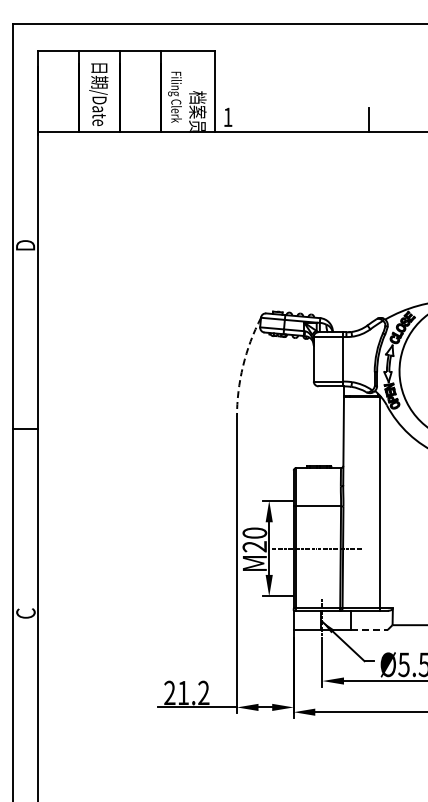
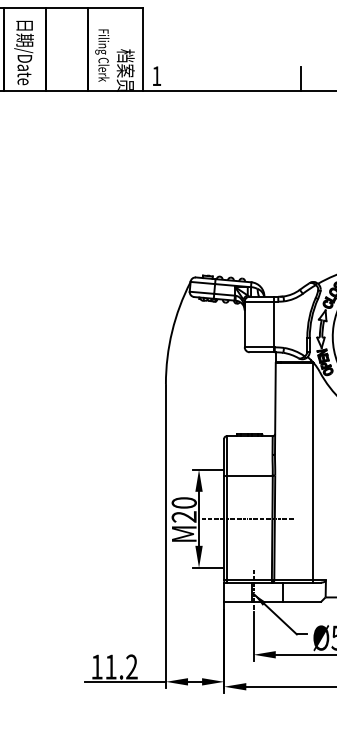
arc: (243, 366) -> (172, 331), dashed -> solid
line: (369, 629) -> (301, 601), dashed -> solid
text: (169, 692) -> (96, 666), 21.2 -> 11.2

